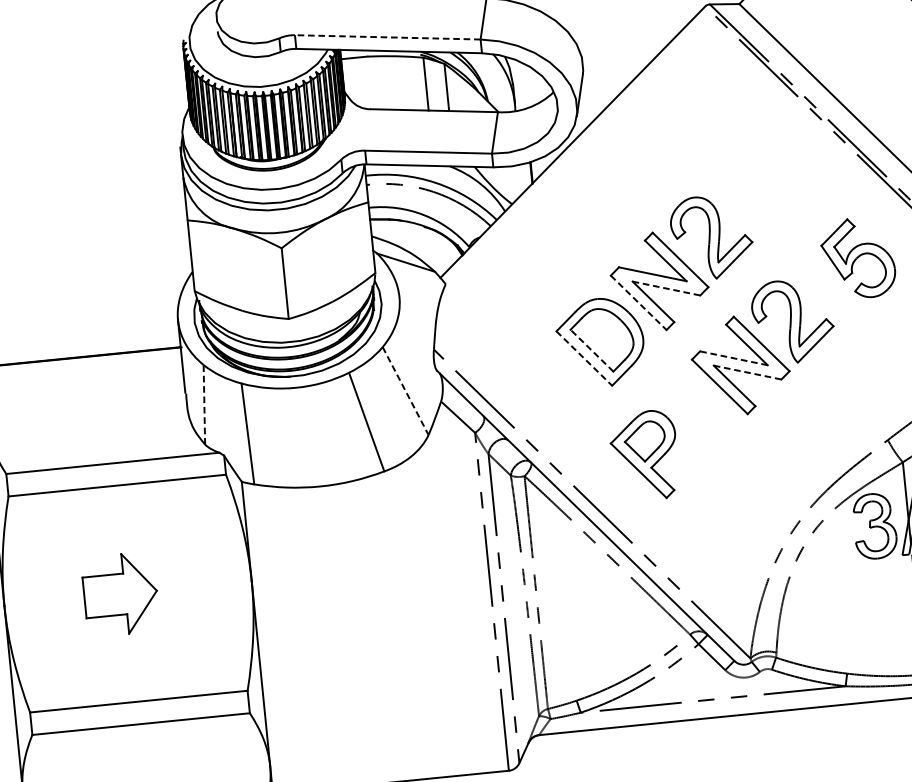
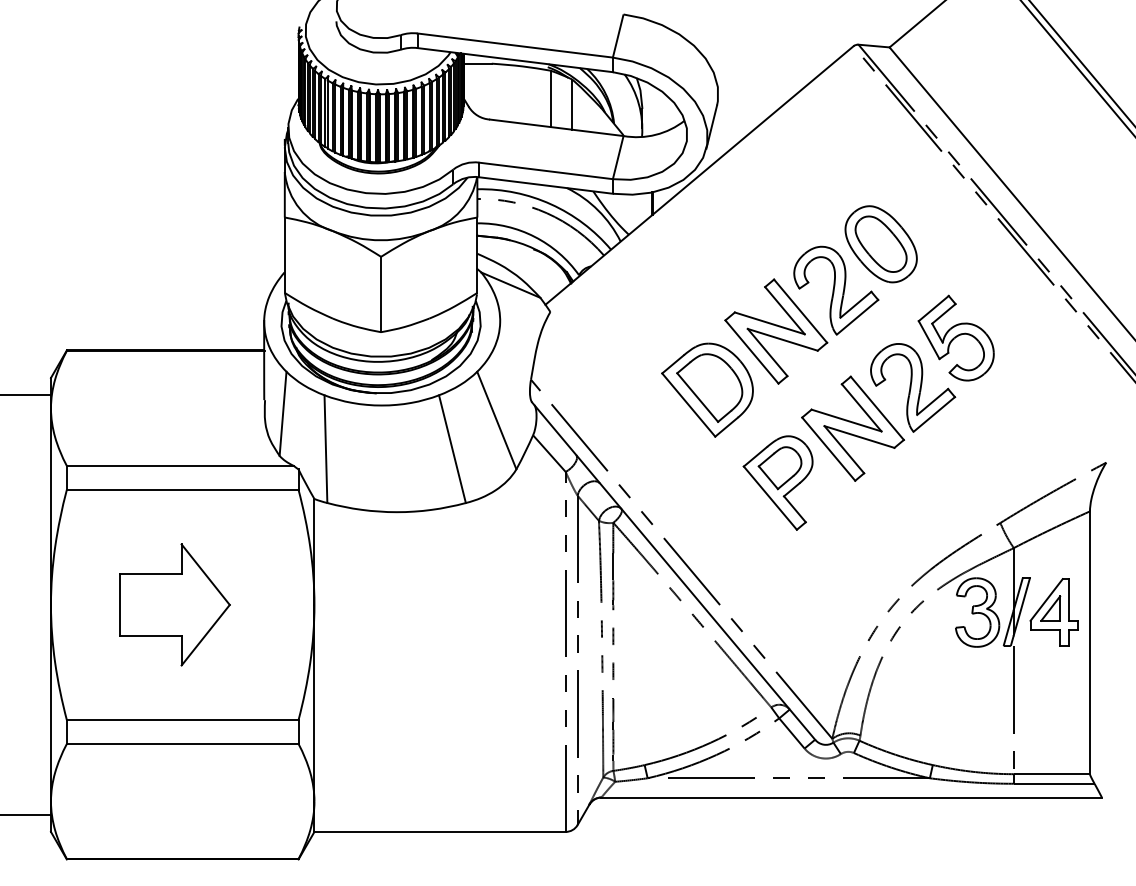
line: (387, 37) -> (514, 45), dashed -> solid
part: (749, 189) -> (880, 244), added
part: (857, 257) -> (955, 337), moved
line: (666, 288) -> (782, 339), dashed -> solid
line: (639, 303) -> (752, 352), dashed -> solid
line: (591, 350) -> (697, 397), dashed -> solid
line: (585, 358) -> (689, 405), dashed -> solid
line: (733, 358) -> (846, 420), dashed -> solid
line: (747, 373) -> (859, 437), dashed -> solid
line: (405, 391) -> (496, 420), dashed -> solid
line: (204, 404) -> (283, 413), dashed -> solid
part: (644, 455) -> (777, 482), moved
part: (120, 593) -> (174, 604), size x1.43

